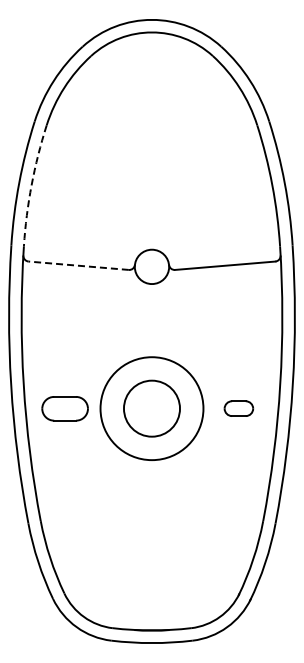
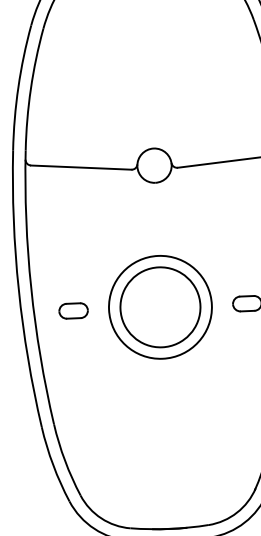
arc: (31, 185) -> (30, 89), dashed -> solid
line: (78, 265) -> (81, 167), dashed -> solid
part: (64, 408) -> (73, 310), size x0.62
circle: (151, 408) -> (159, 307), size x1.43

